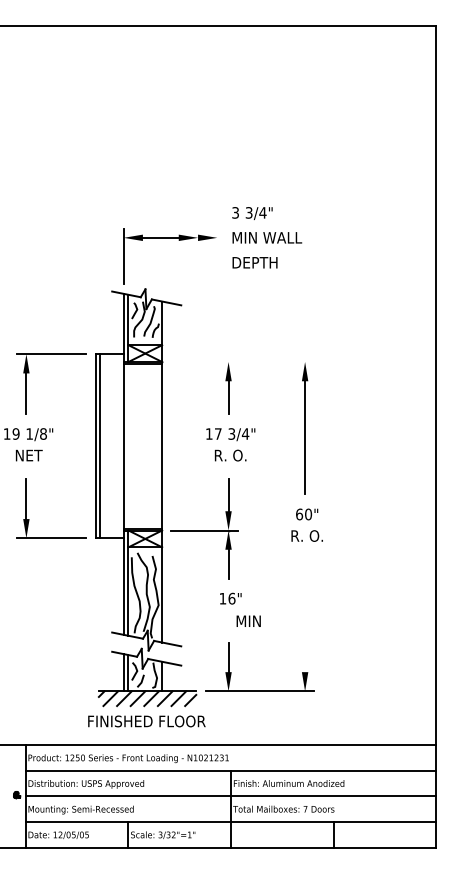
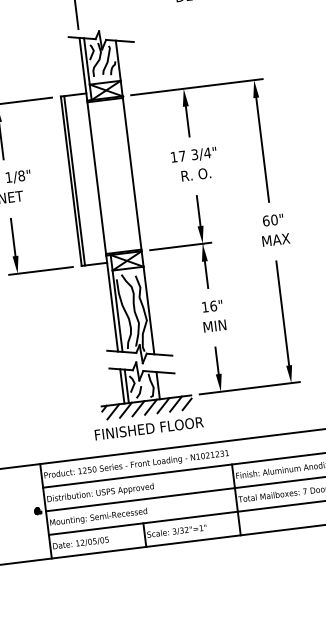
line: (242, 362) -> (196, 87), added
text: (306, 535) -> (274, 239), R. O. -> MAX
line: (305, 615) -> (283, 313), added
text: (248, 620) -> (214, 325), moved

